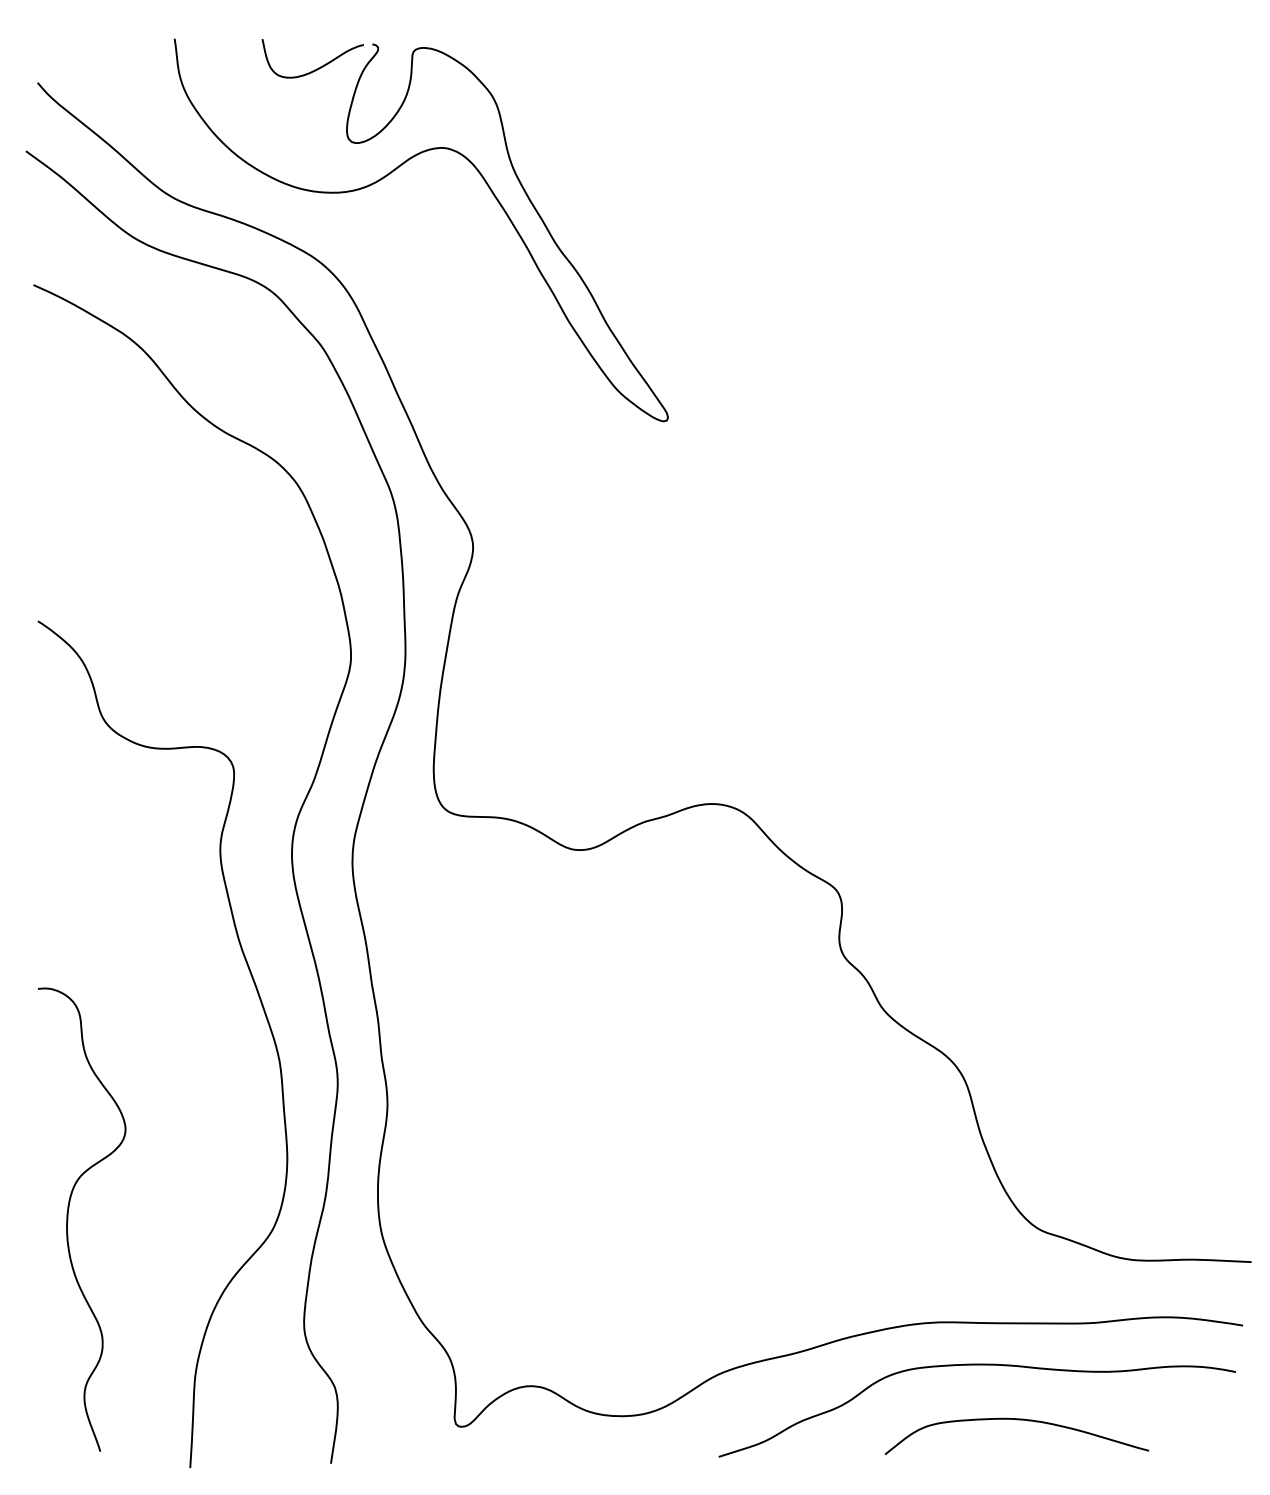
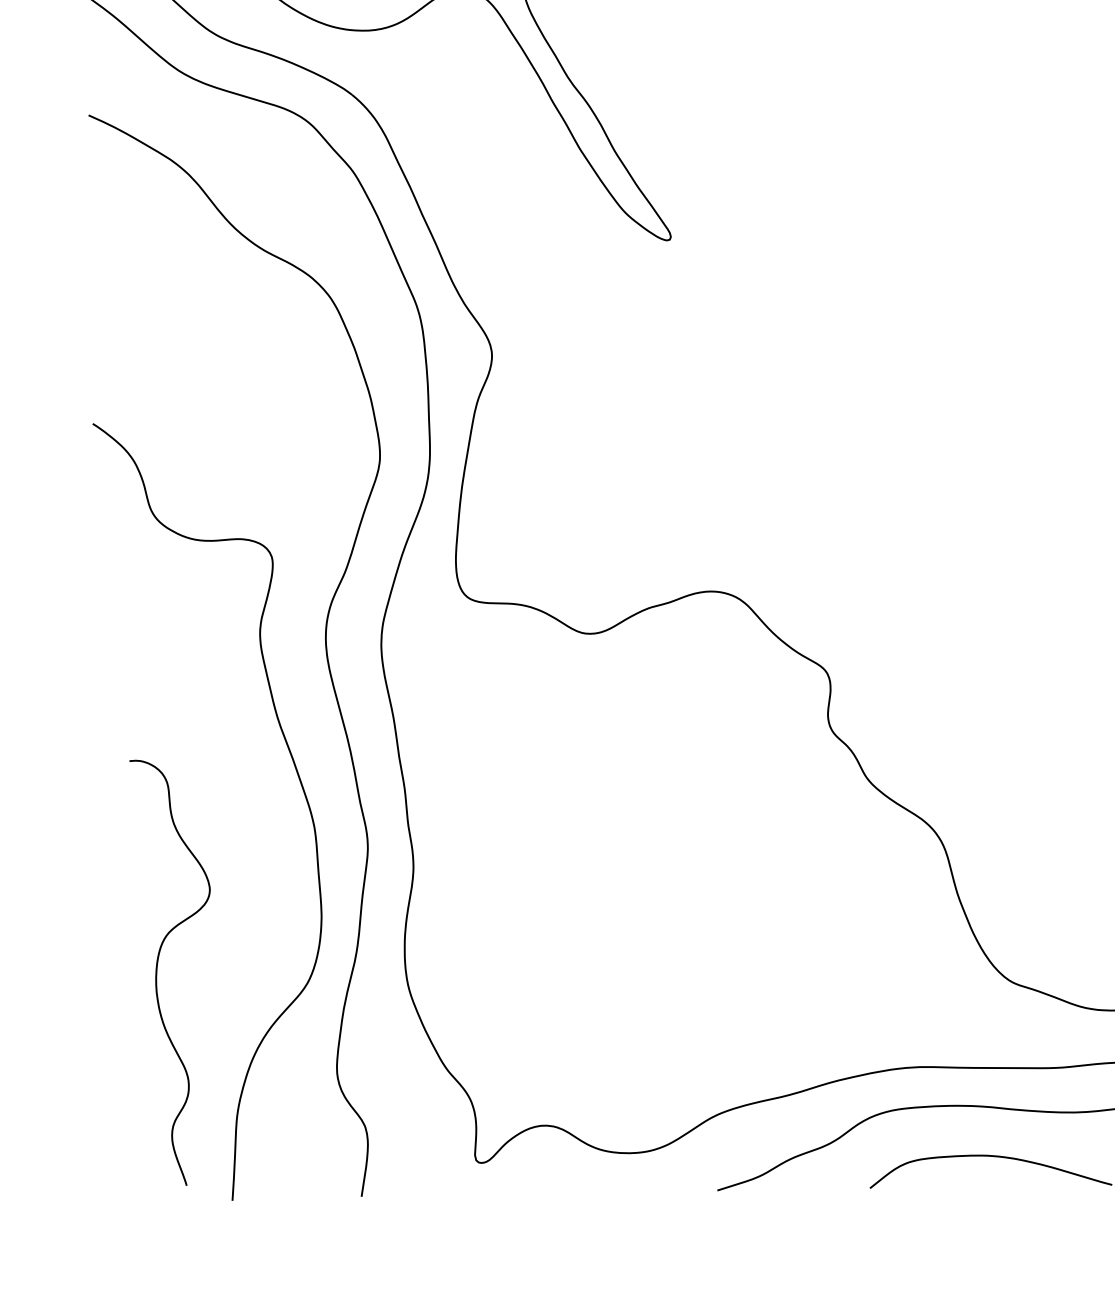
curve: (68, 1219) -> (157, 972), moved

